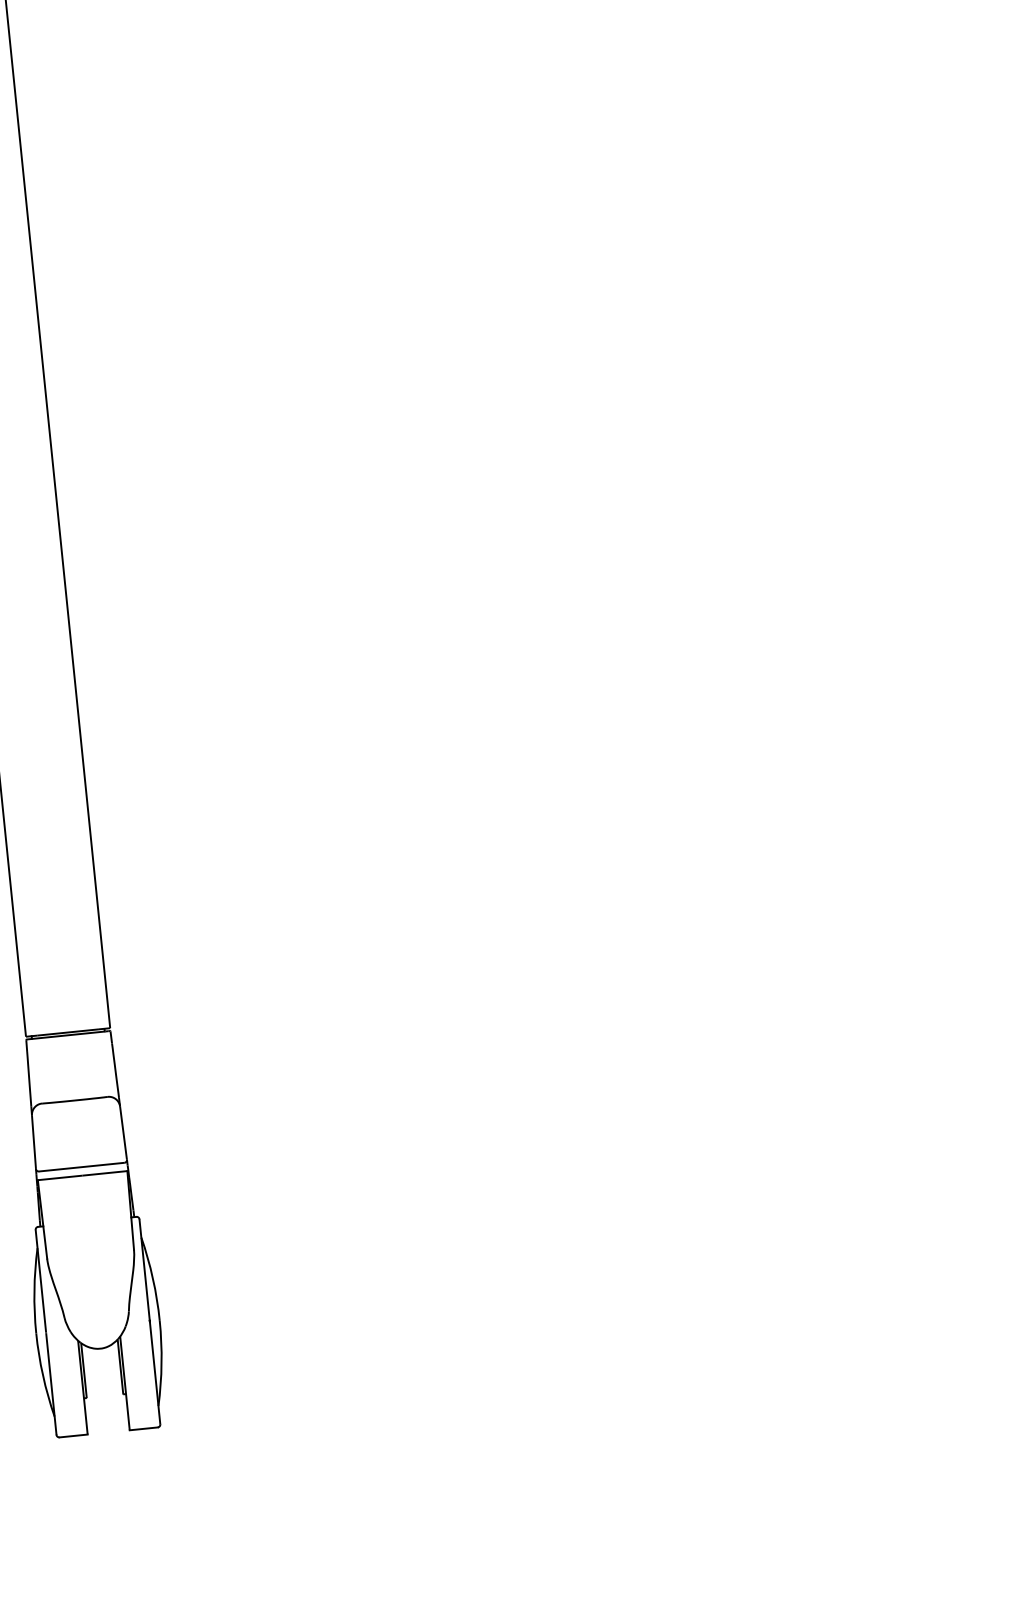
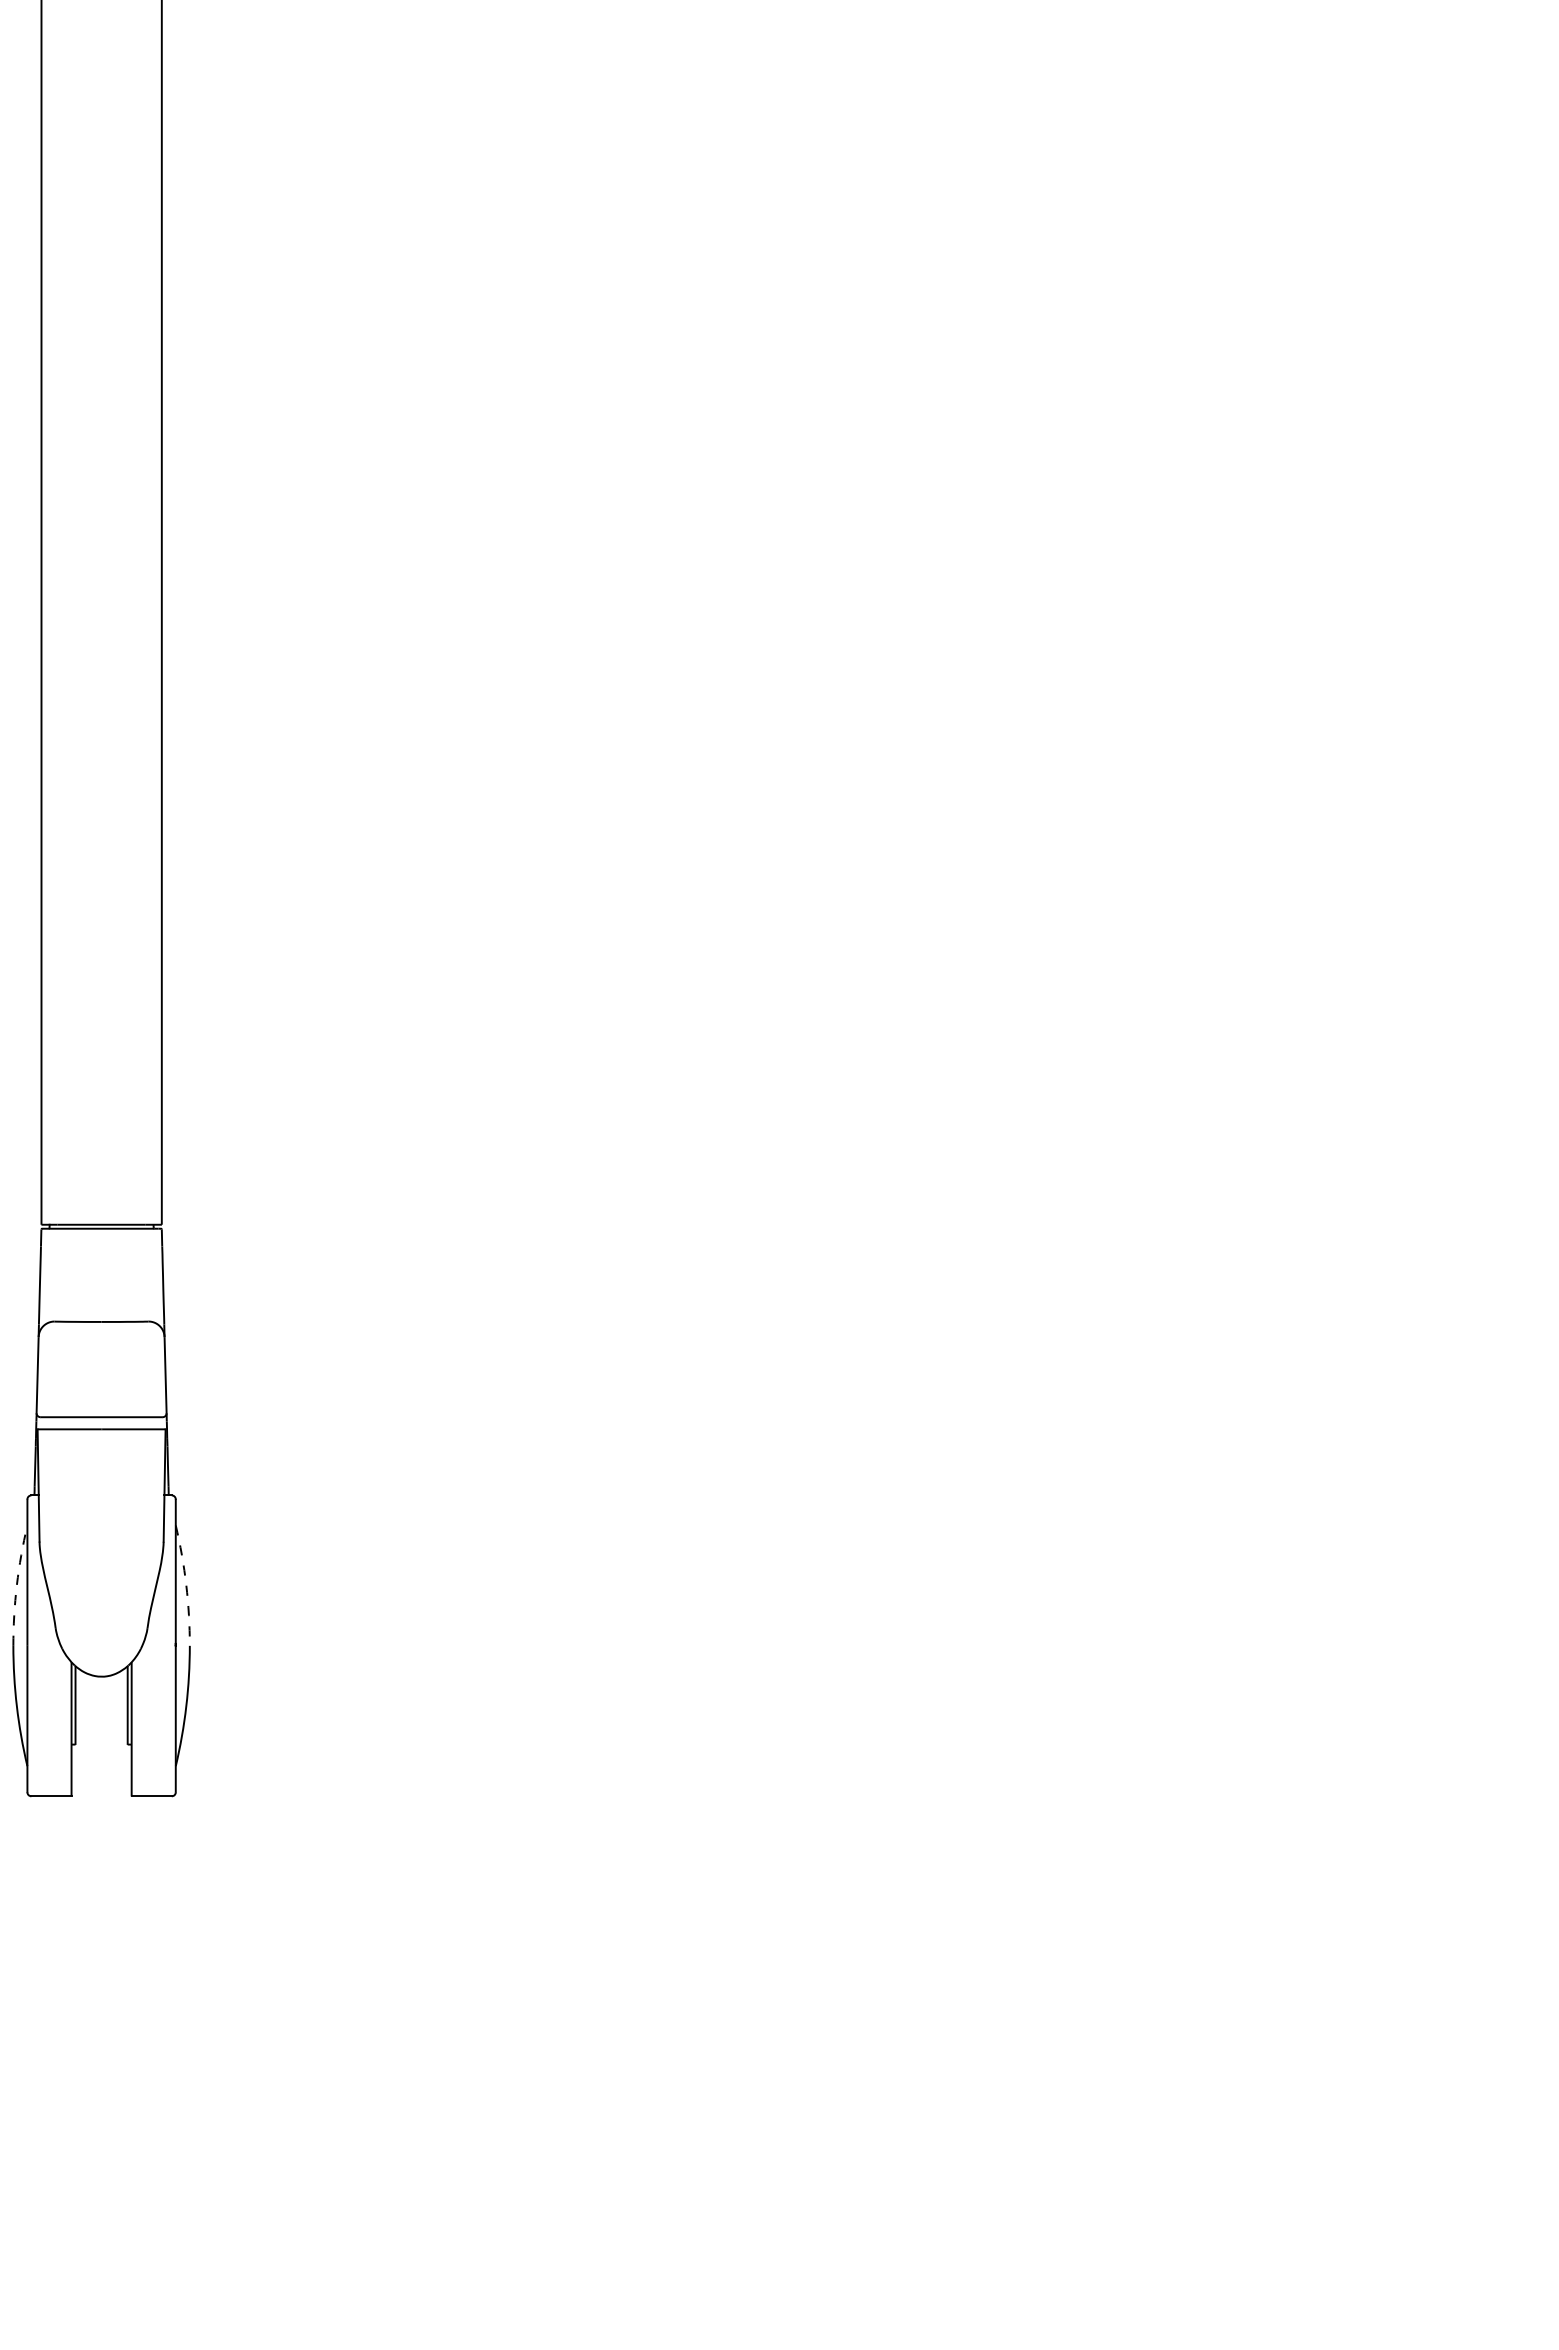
arc: (153, 1278) -> (186, 1585), solid -> dashed
arc: (34, 1290) -> (16, 1585), solid -> dashed

